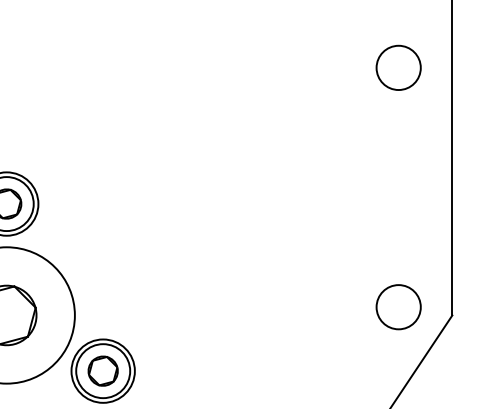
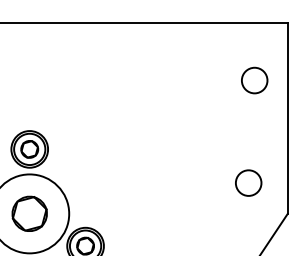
circle: (398, 67) -> (254, 80), moved
circle: (398, 306) -> (248, 182), moved

